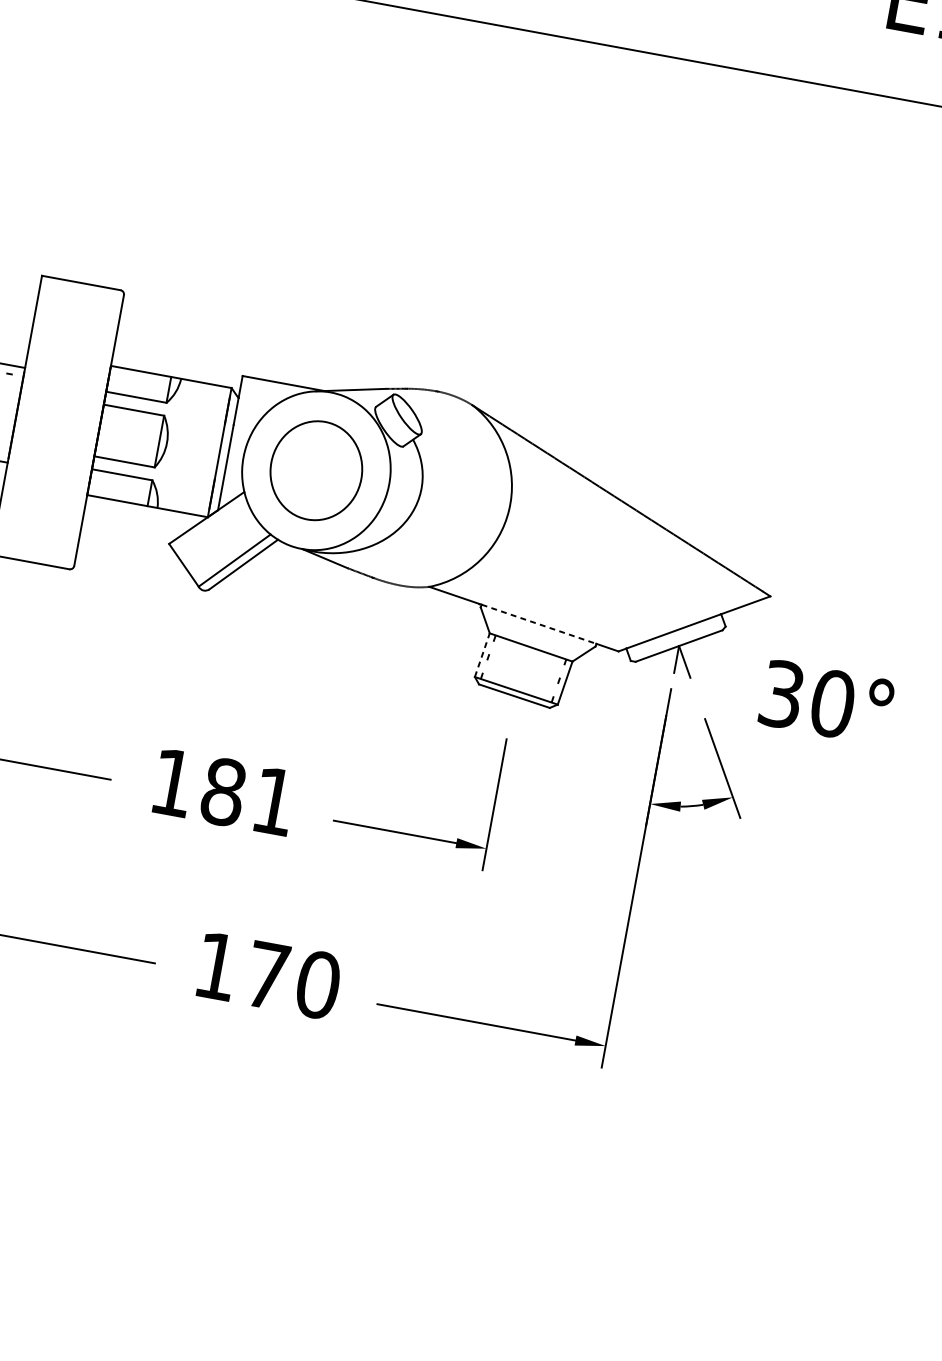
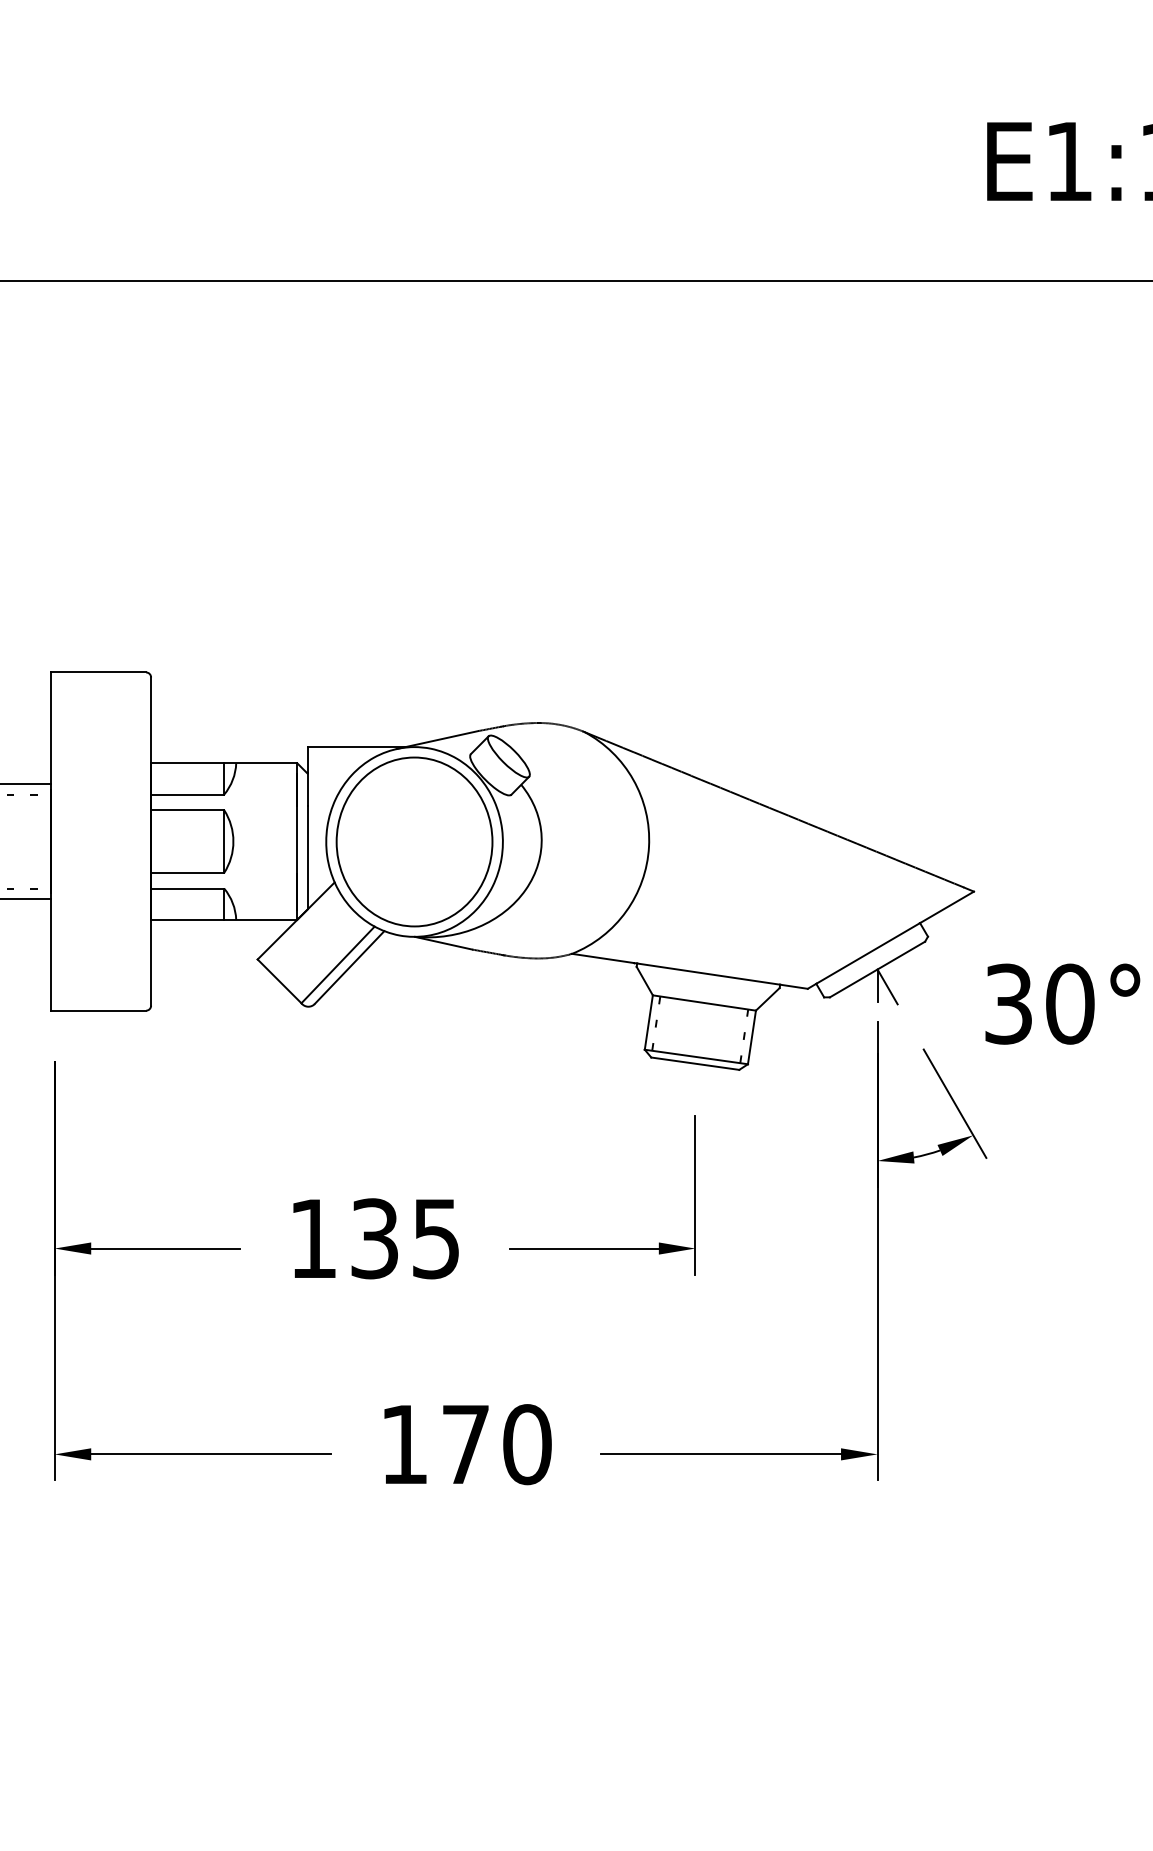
part: (316, 470) -> (414, 841), size x1.43
line: (539, 624) -> (709, 974), dashed -> solid
line: (482, 655) -> (648, 1022), dashed -> solid
text: (248, 796) -> (404, 1238), 181 -> 135

